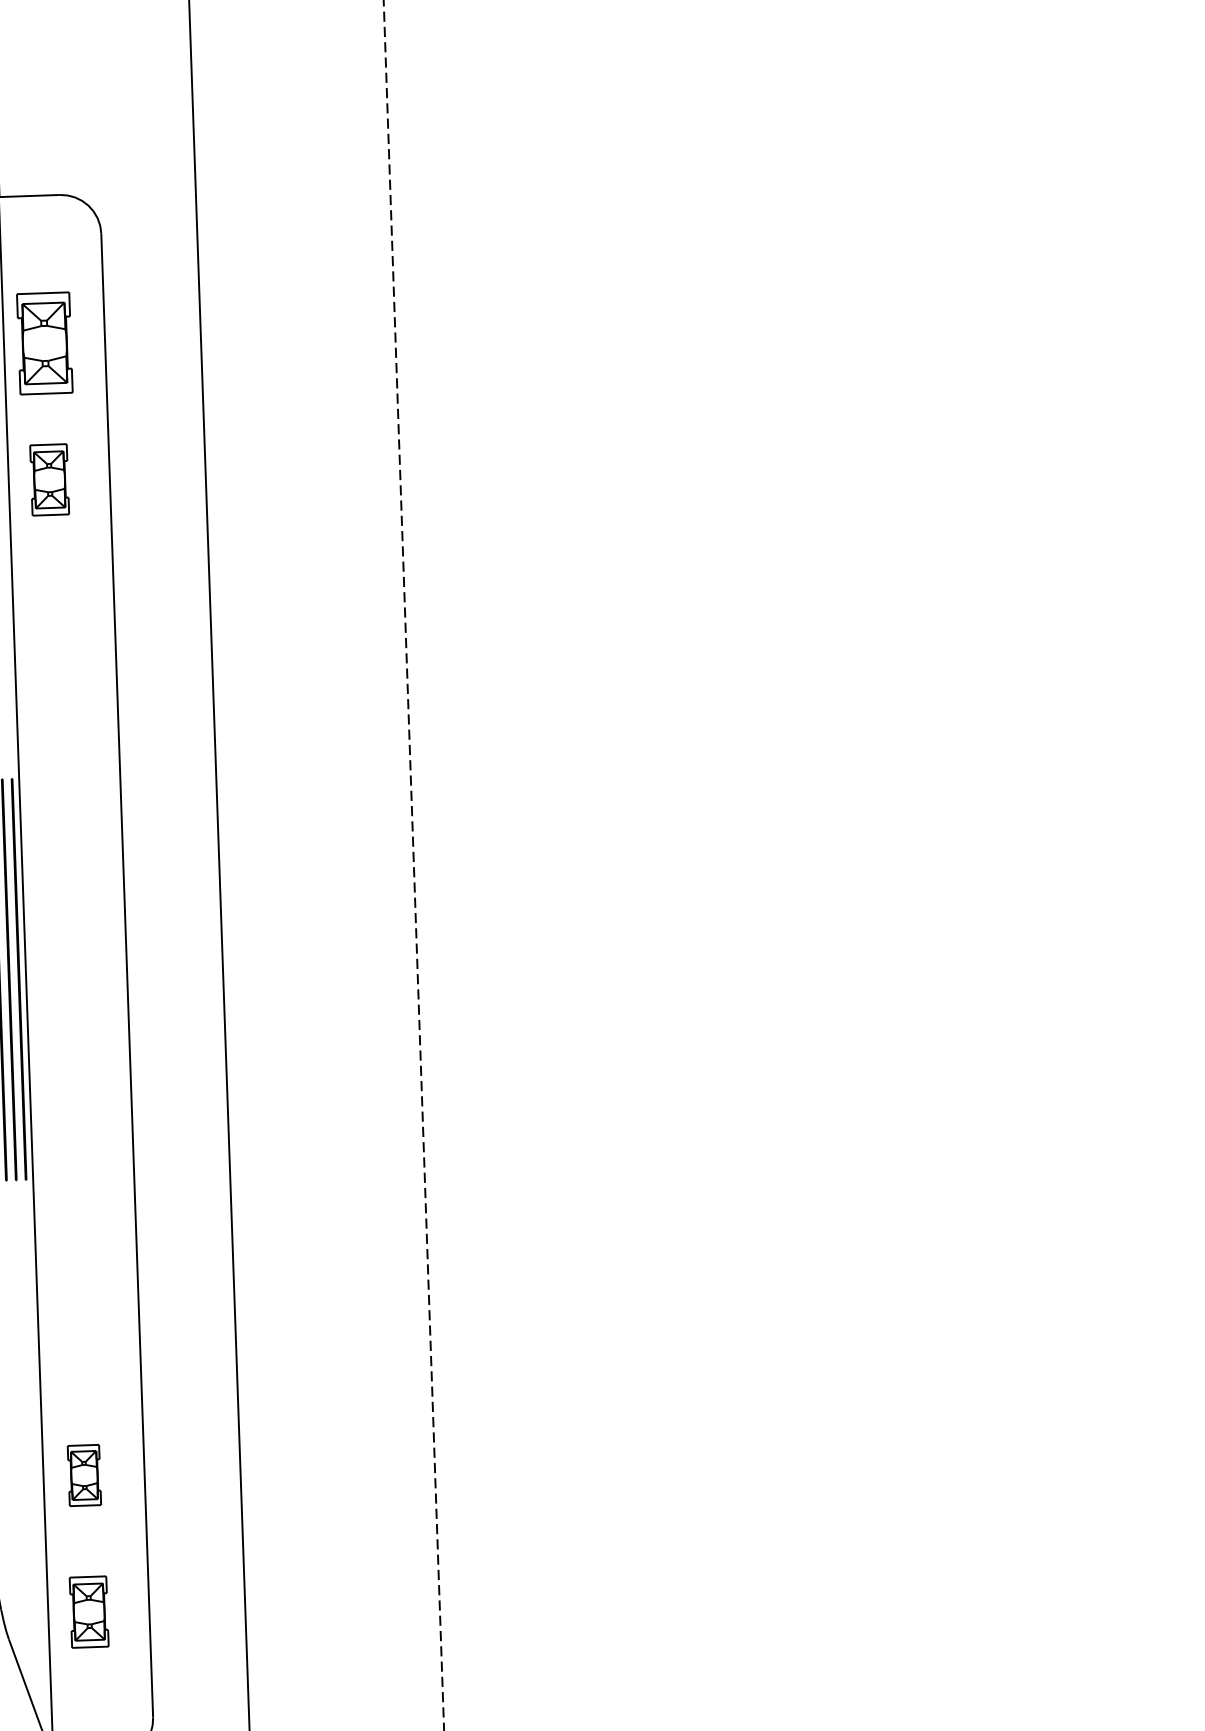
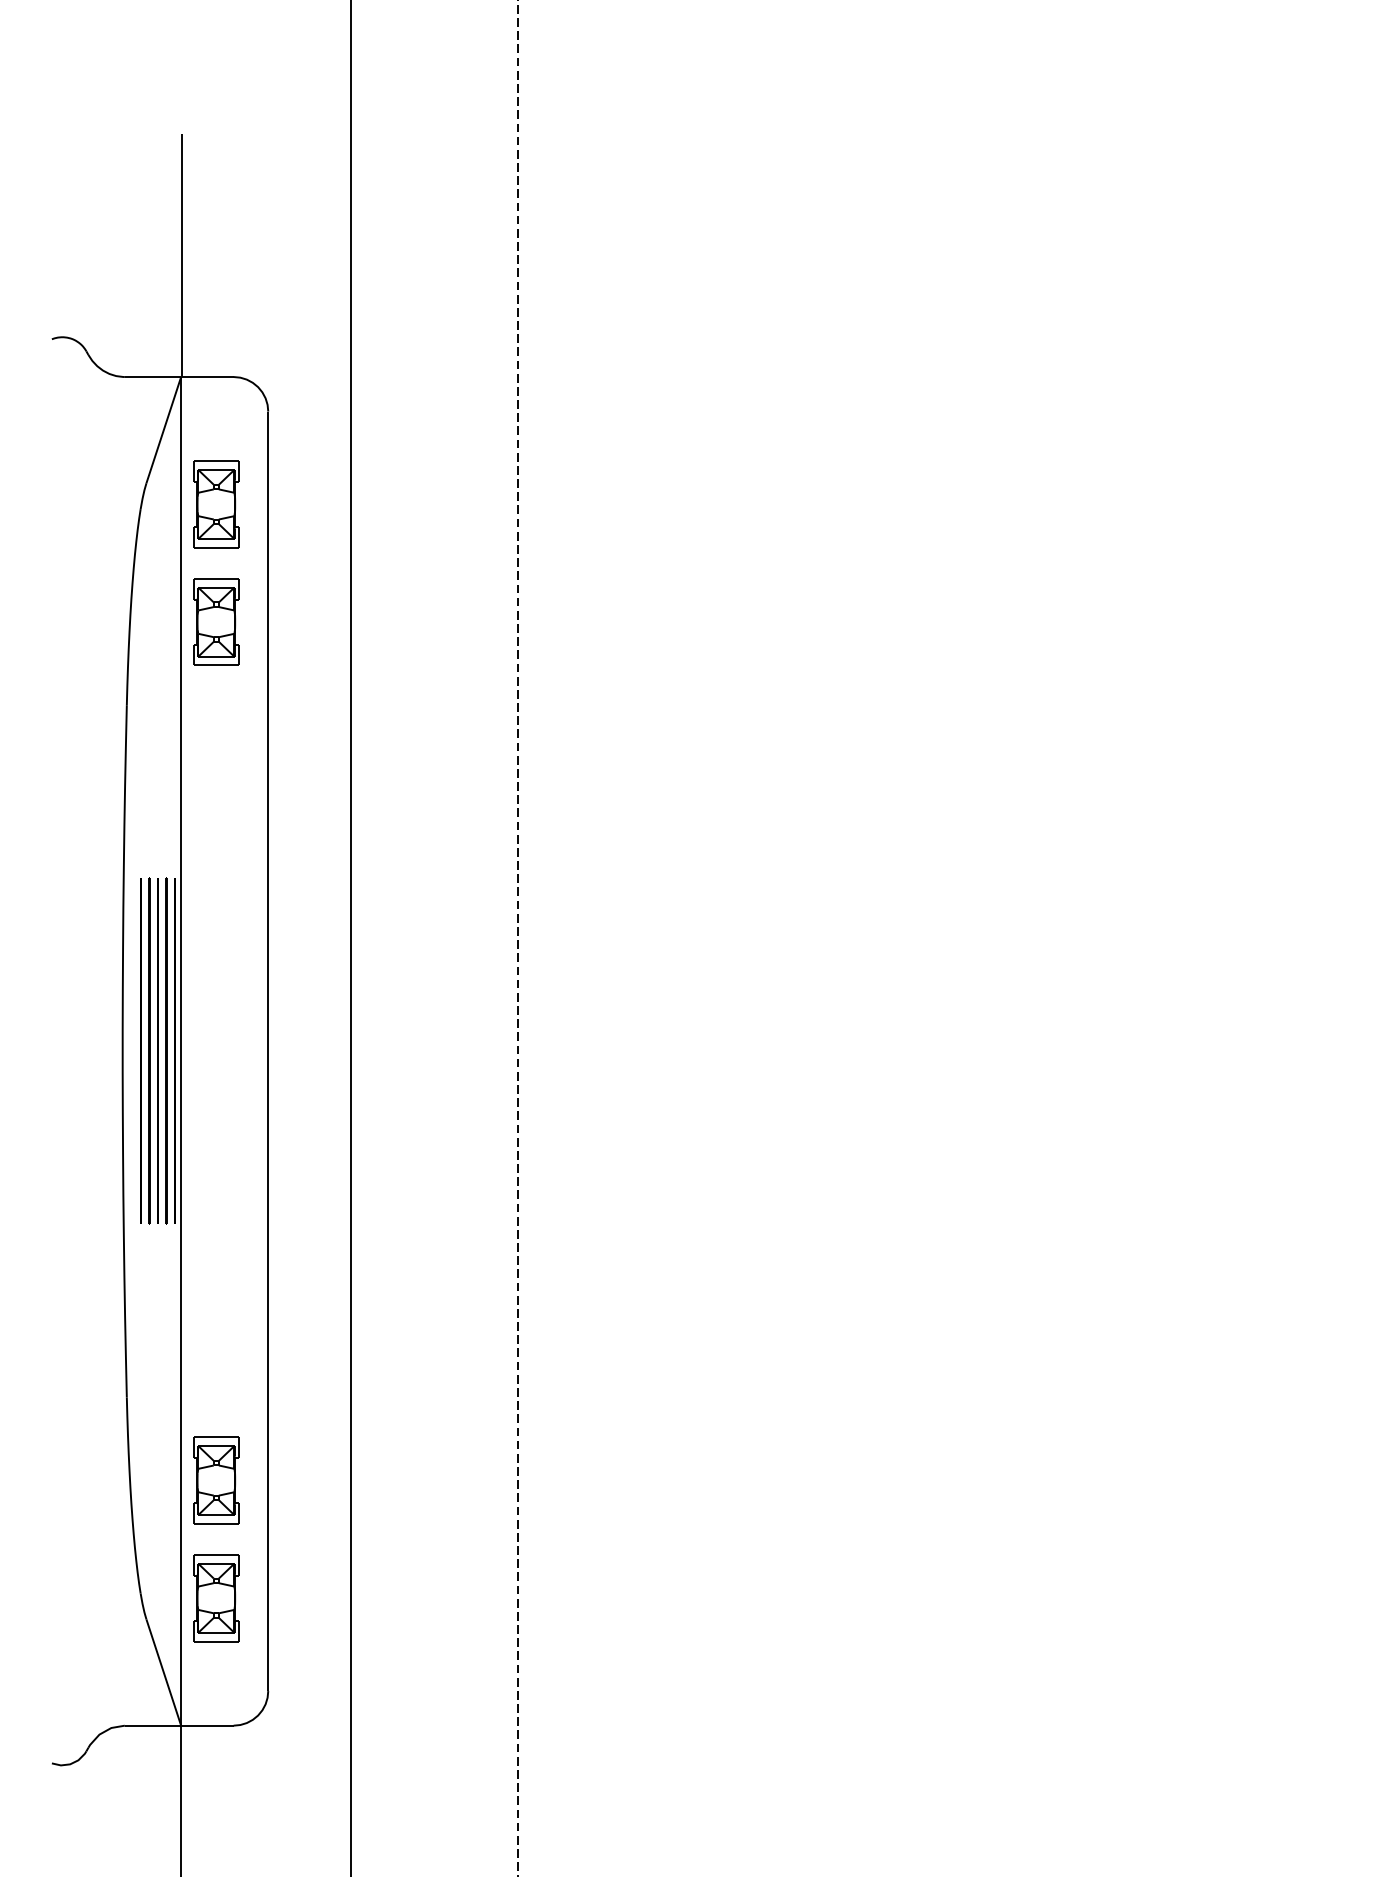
part: (49, 479) -> (216, 621), size x1.43
part: (84, 1475) -> (216, 1480), size x1.67
part: (89, 1612) -> (216, 1598), size x1.43

